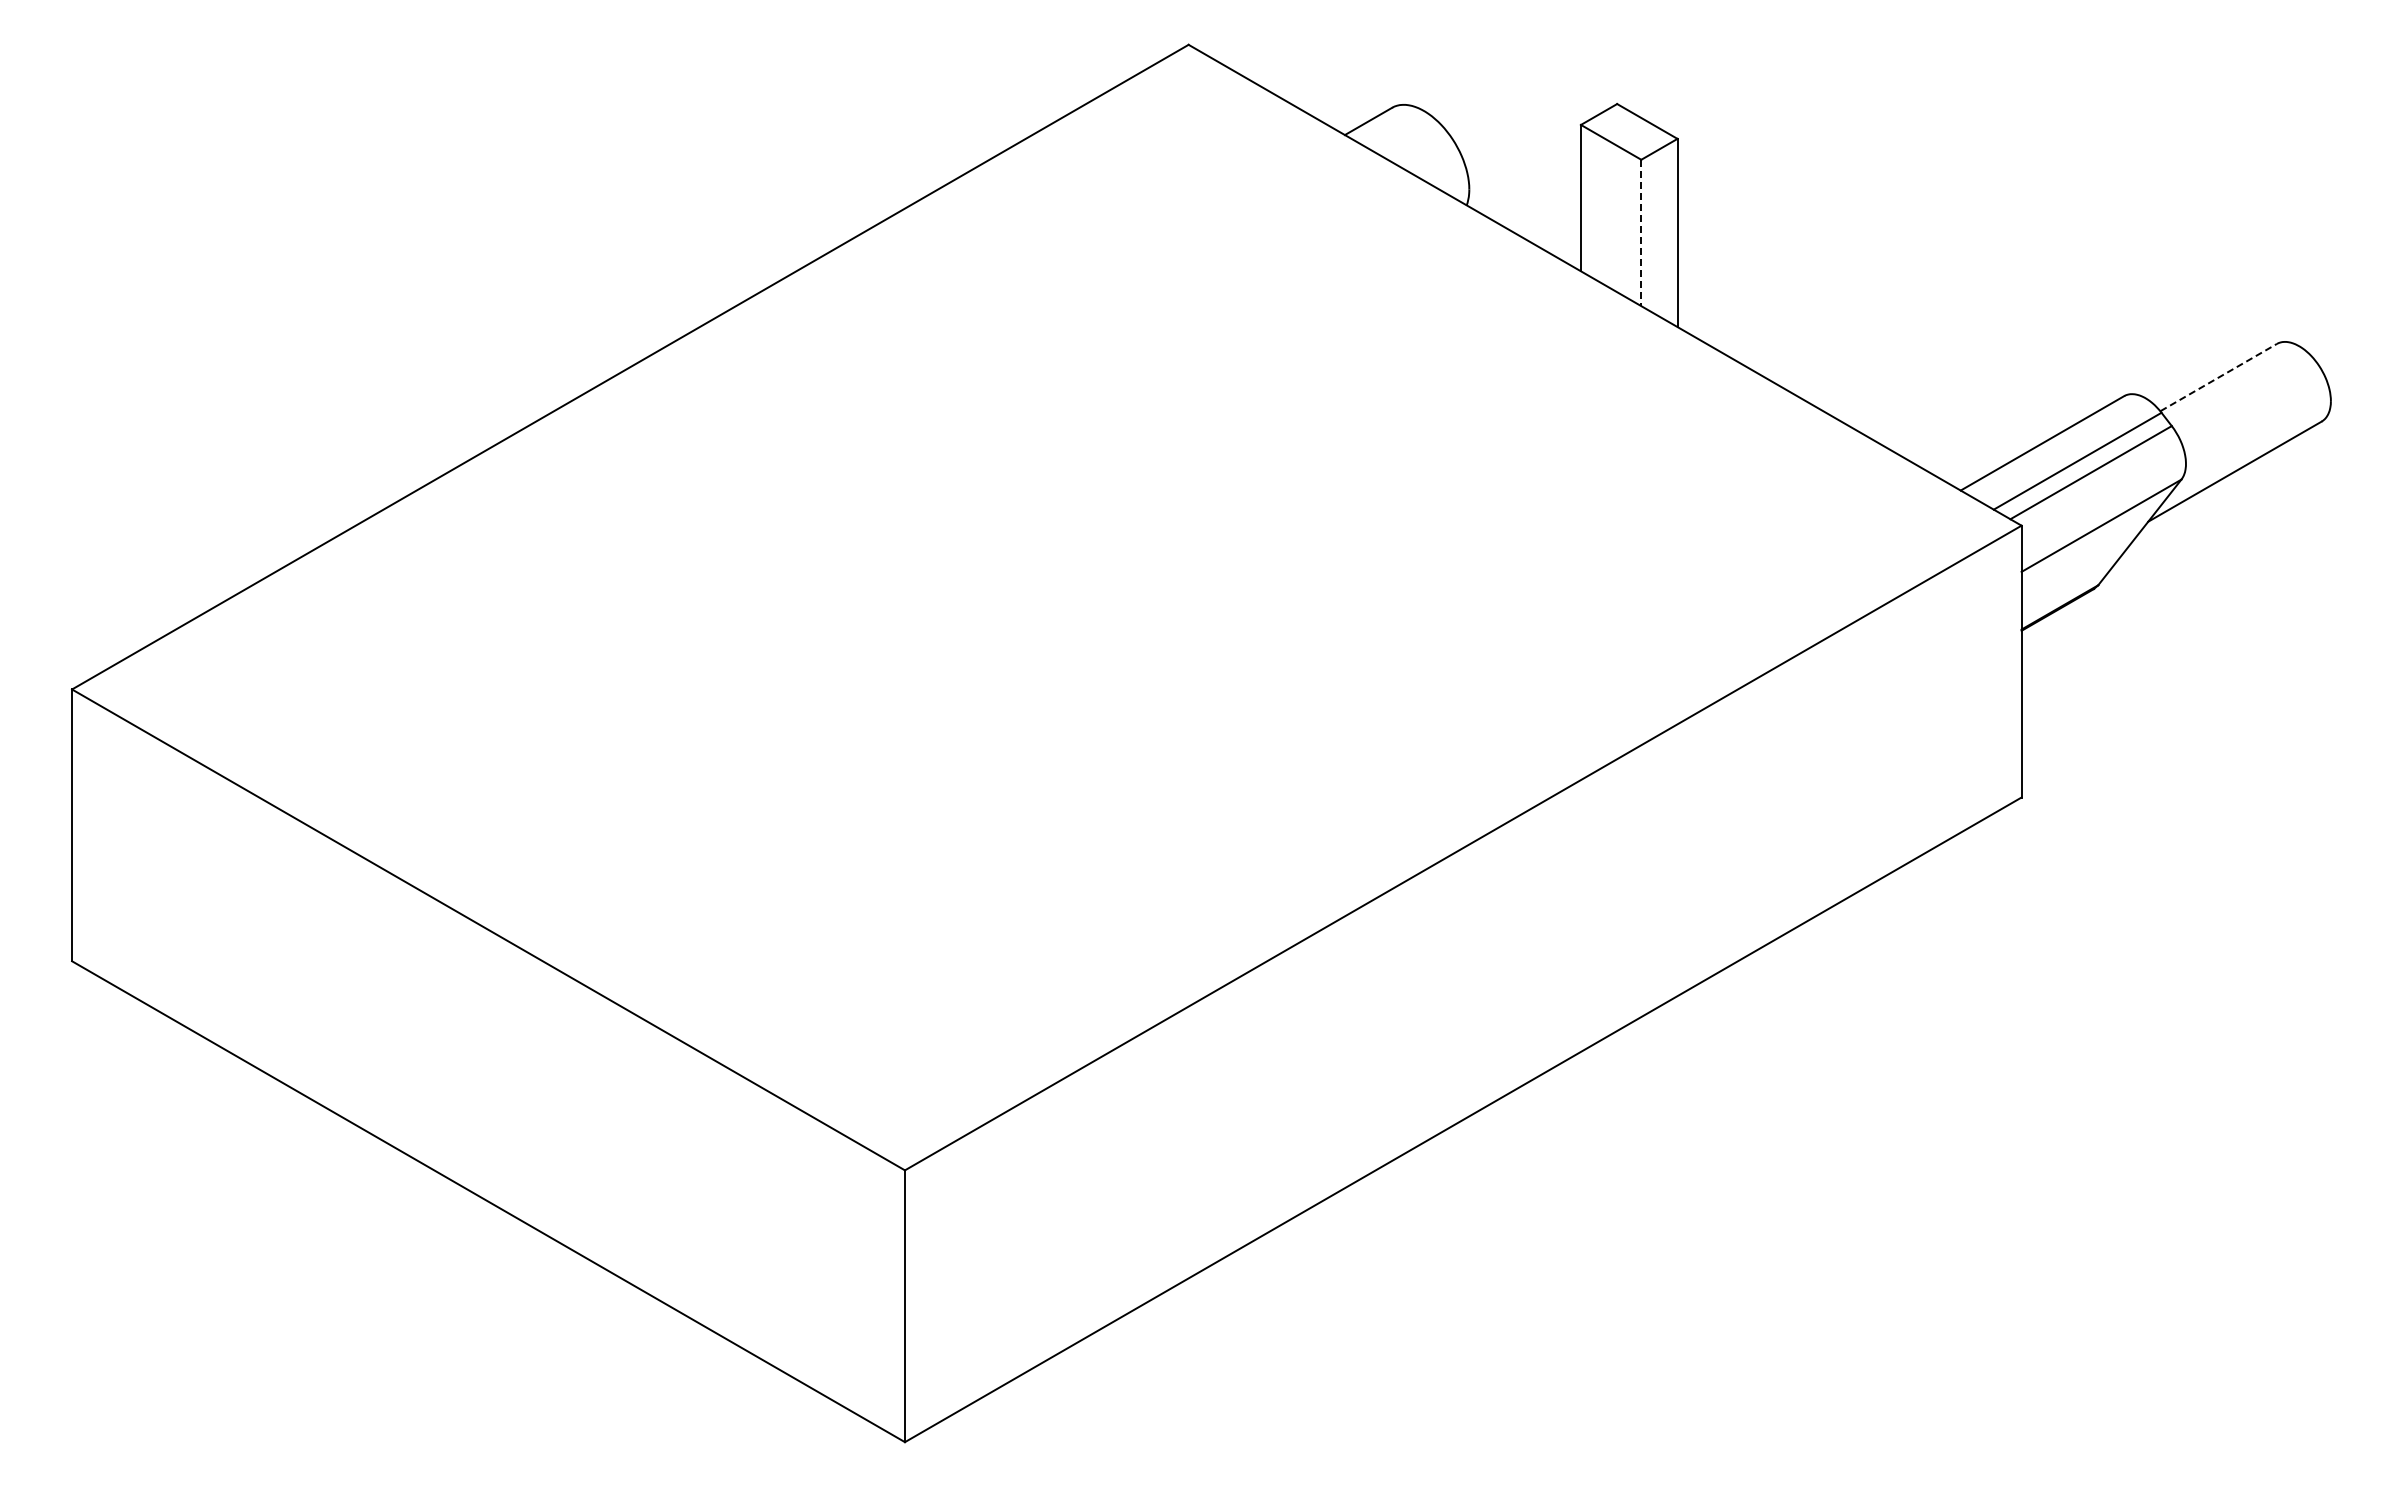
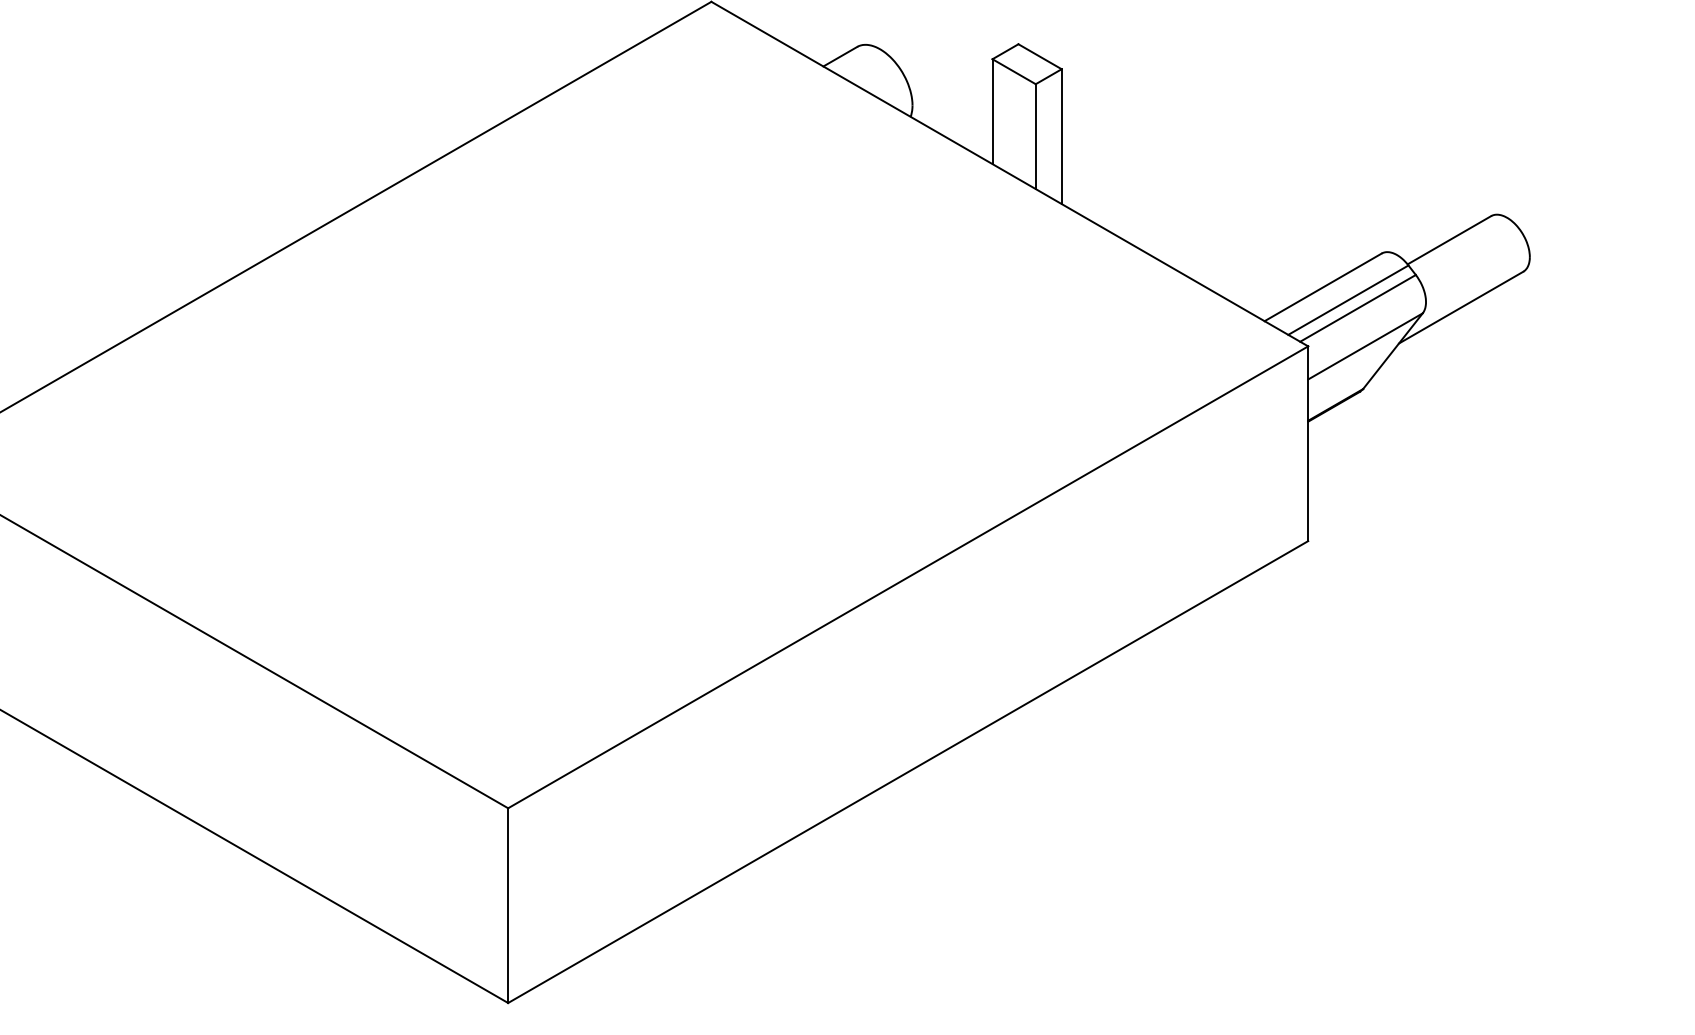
line: (1641, 233) -> (1035, 137), dashed -> solid
line: (2219, 377) -> (1450, 240), dashed -> solid

